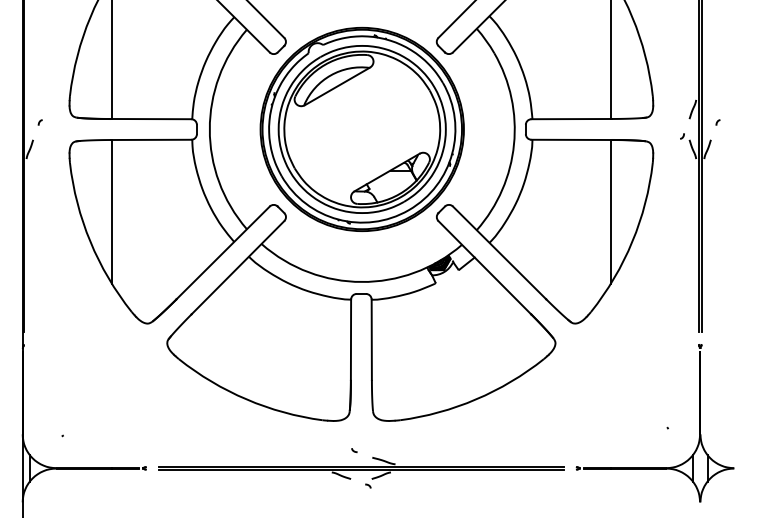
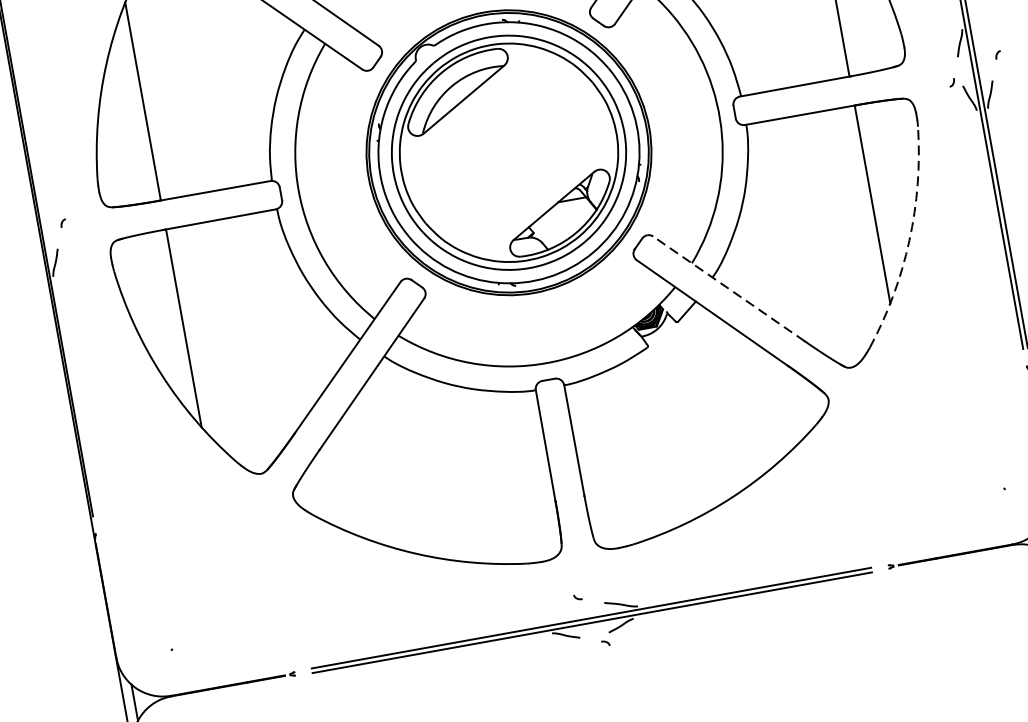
arc: (632, 241) -> (909, 240), solid -> dashed
line: (499, 252) -> (728, 288), solid -> dashed

